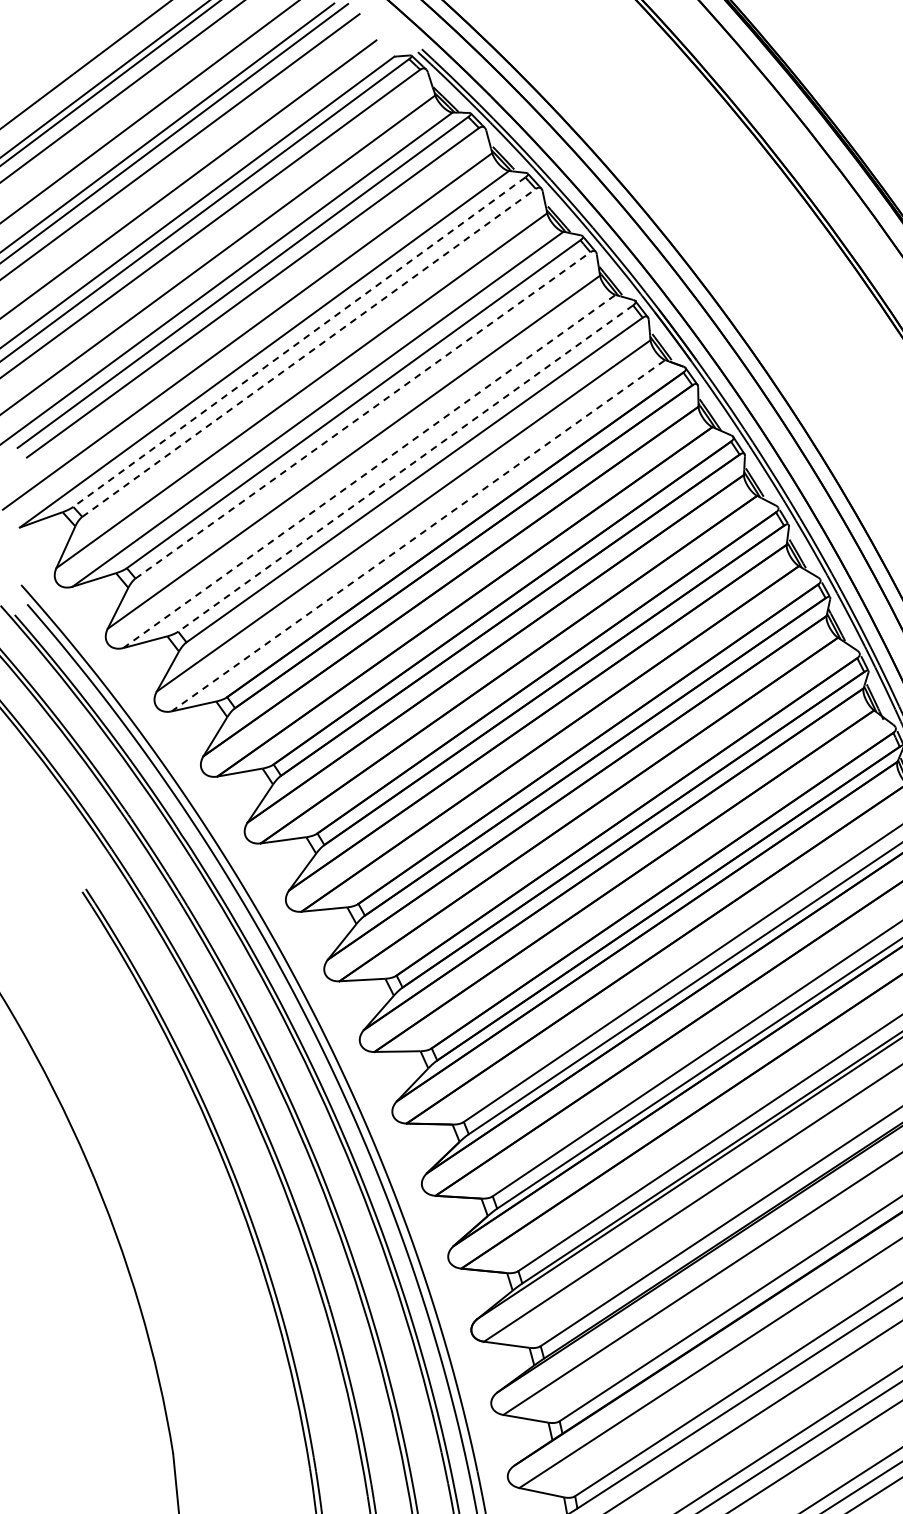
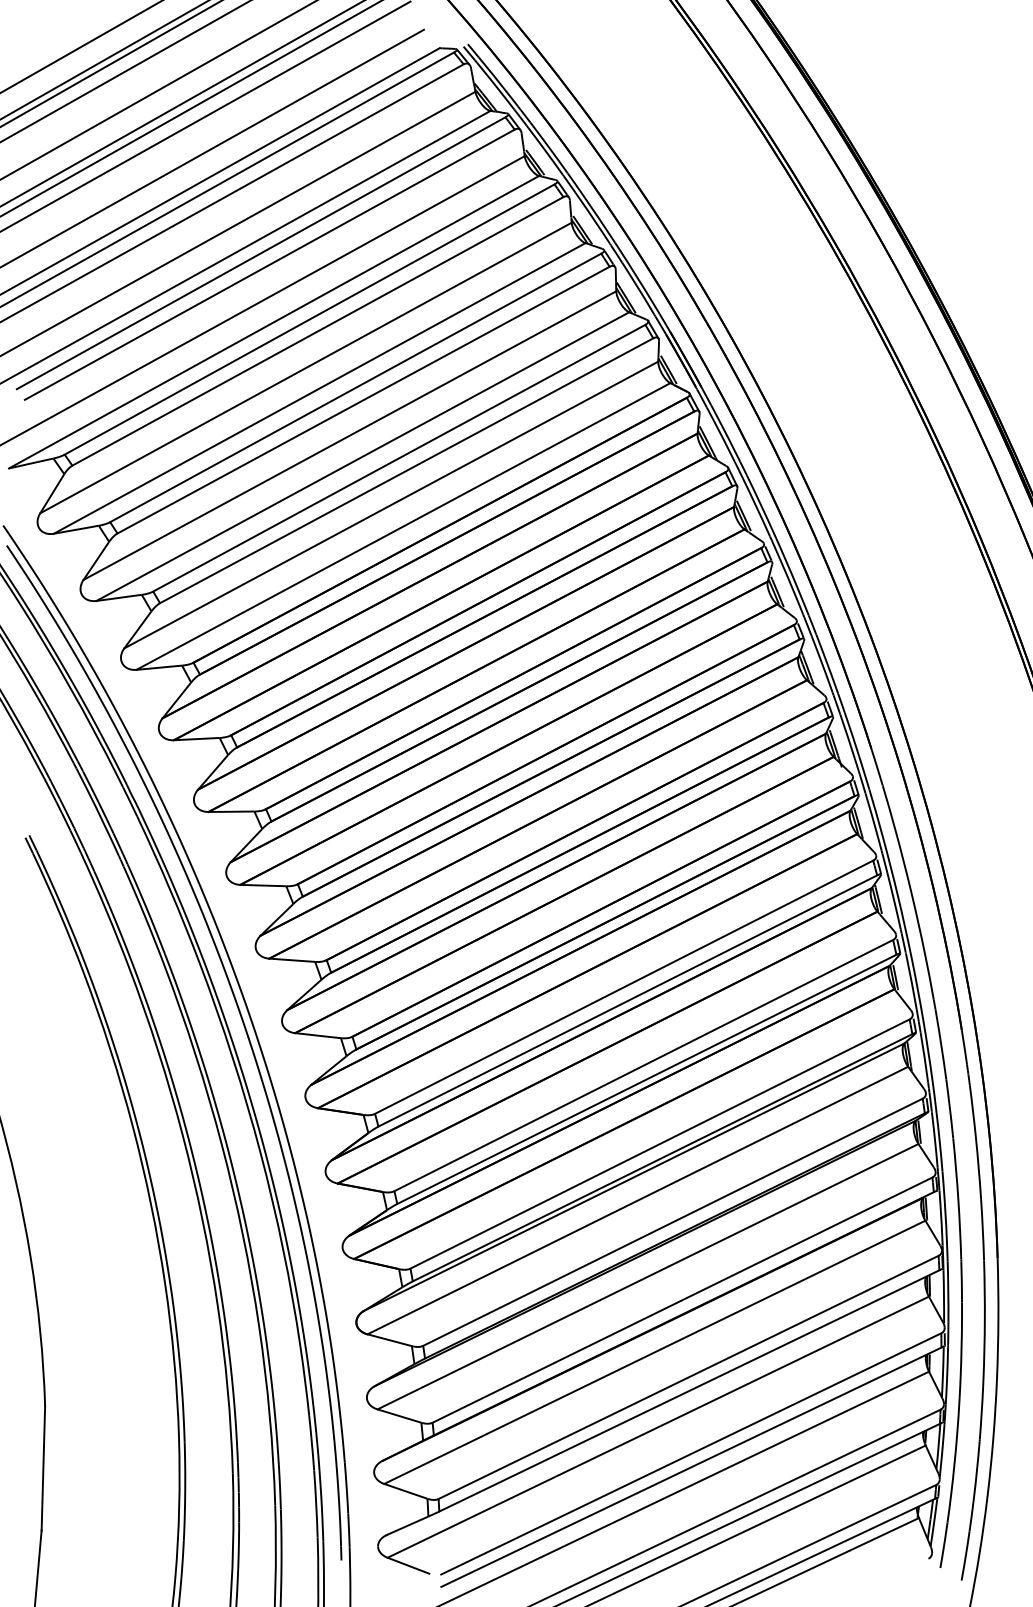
line: (299, 342) -> (309, 319), dashed -> solid
line: (308, 353) -> (317, 331), dashed -> solid
line: (362, 415) -> (363, 400), dashed -> solid
line: (405, 468) -> (399, 458), dashed -> solid
line: (368, 471) -> (362, 456), dashed -> solid
line: (418, 535) -> (403, 526), dashed -> solid

